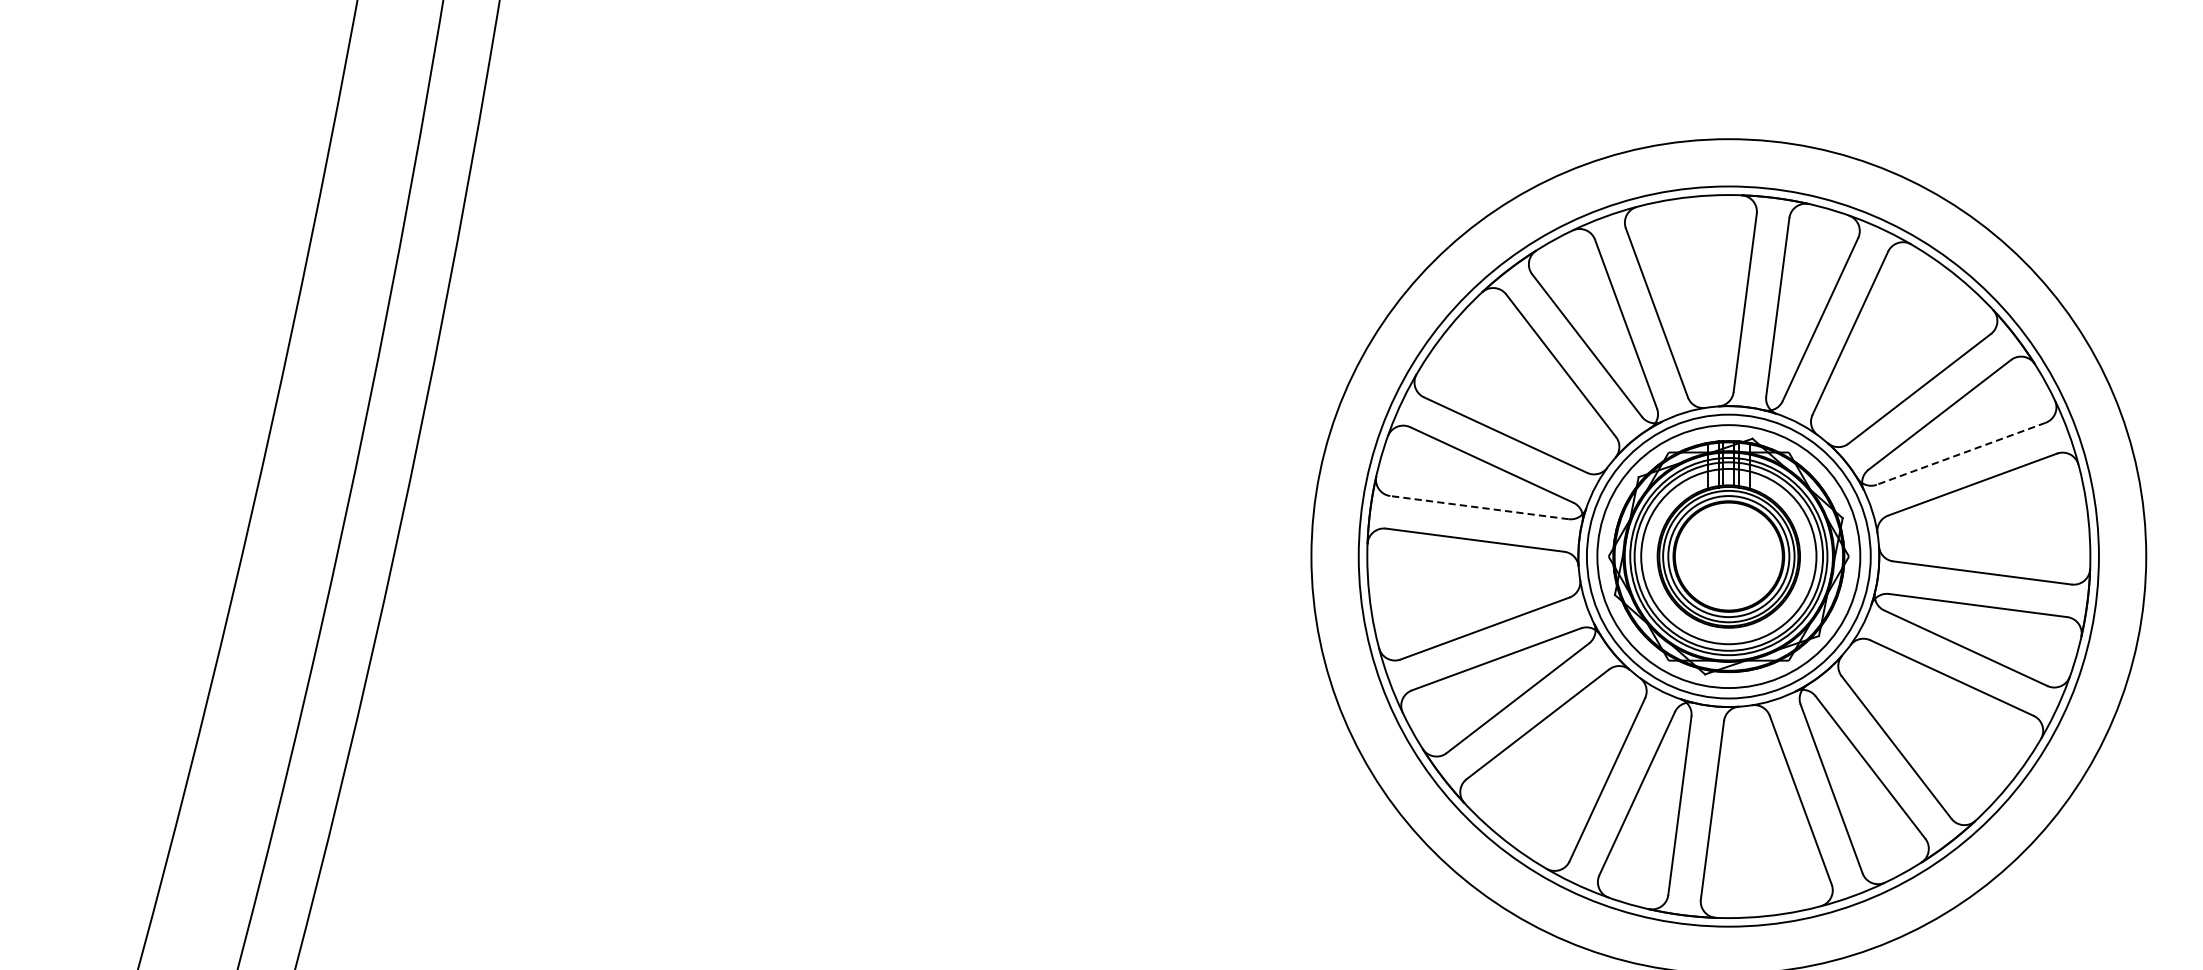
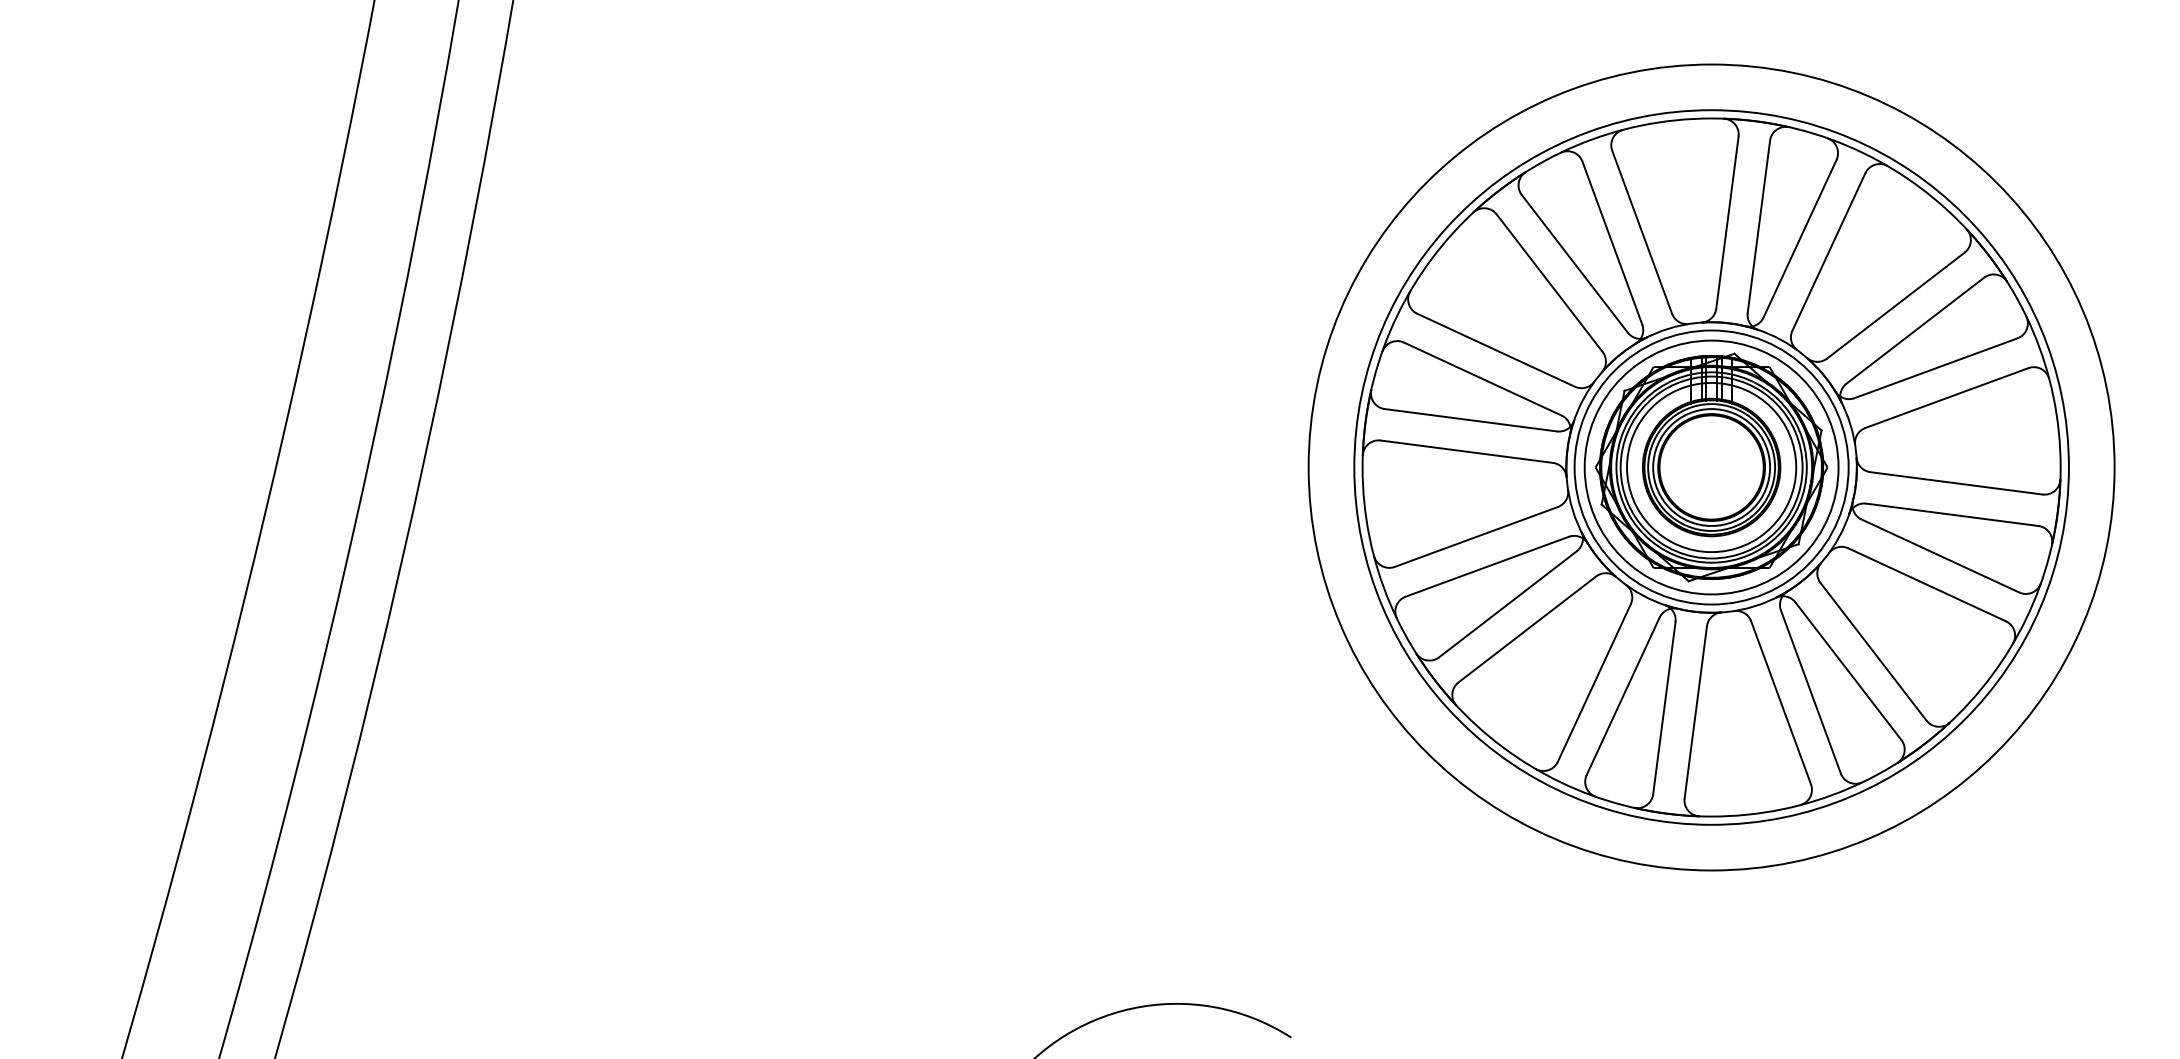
line: (1960, 454) -> (1935, 368), dashed -> solid
line: (1479, 507) -> (1470, 420), dashed -> solid

